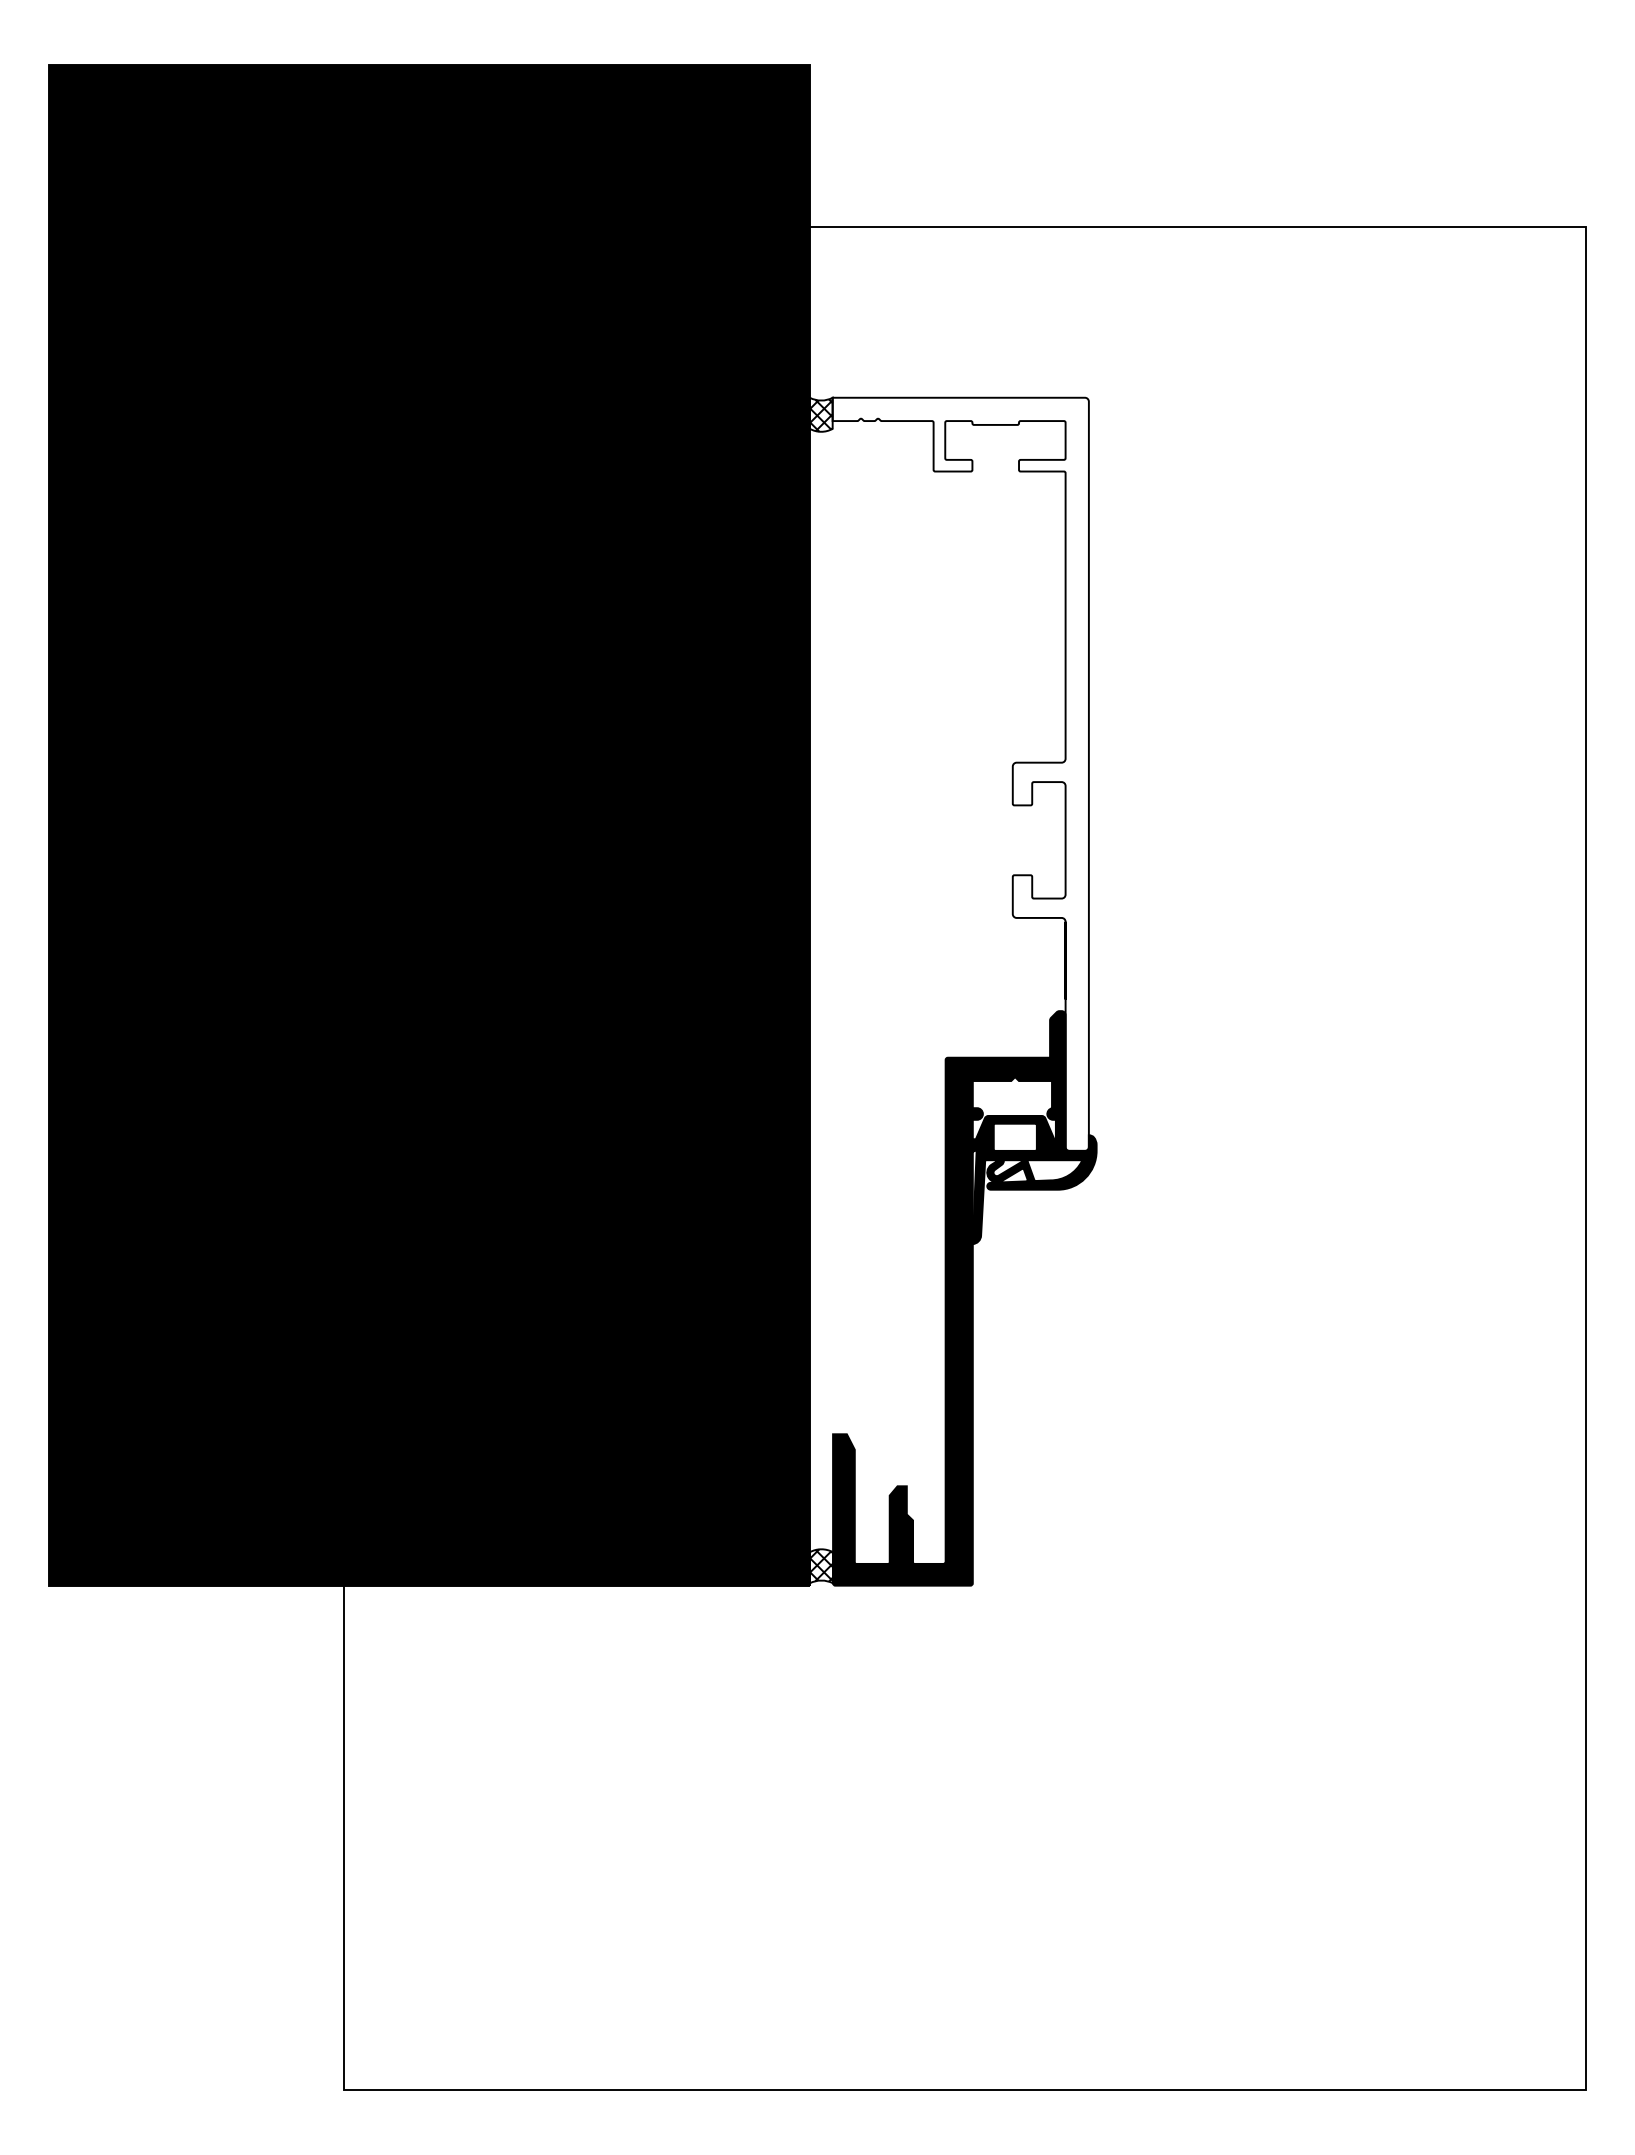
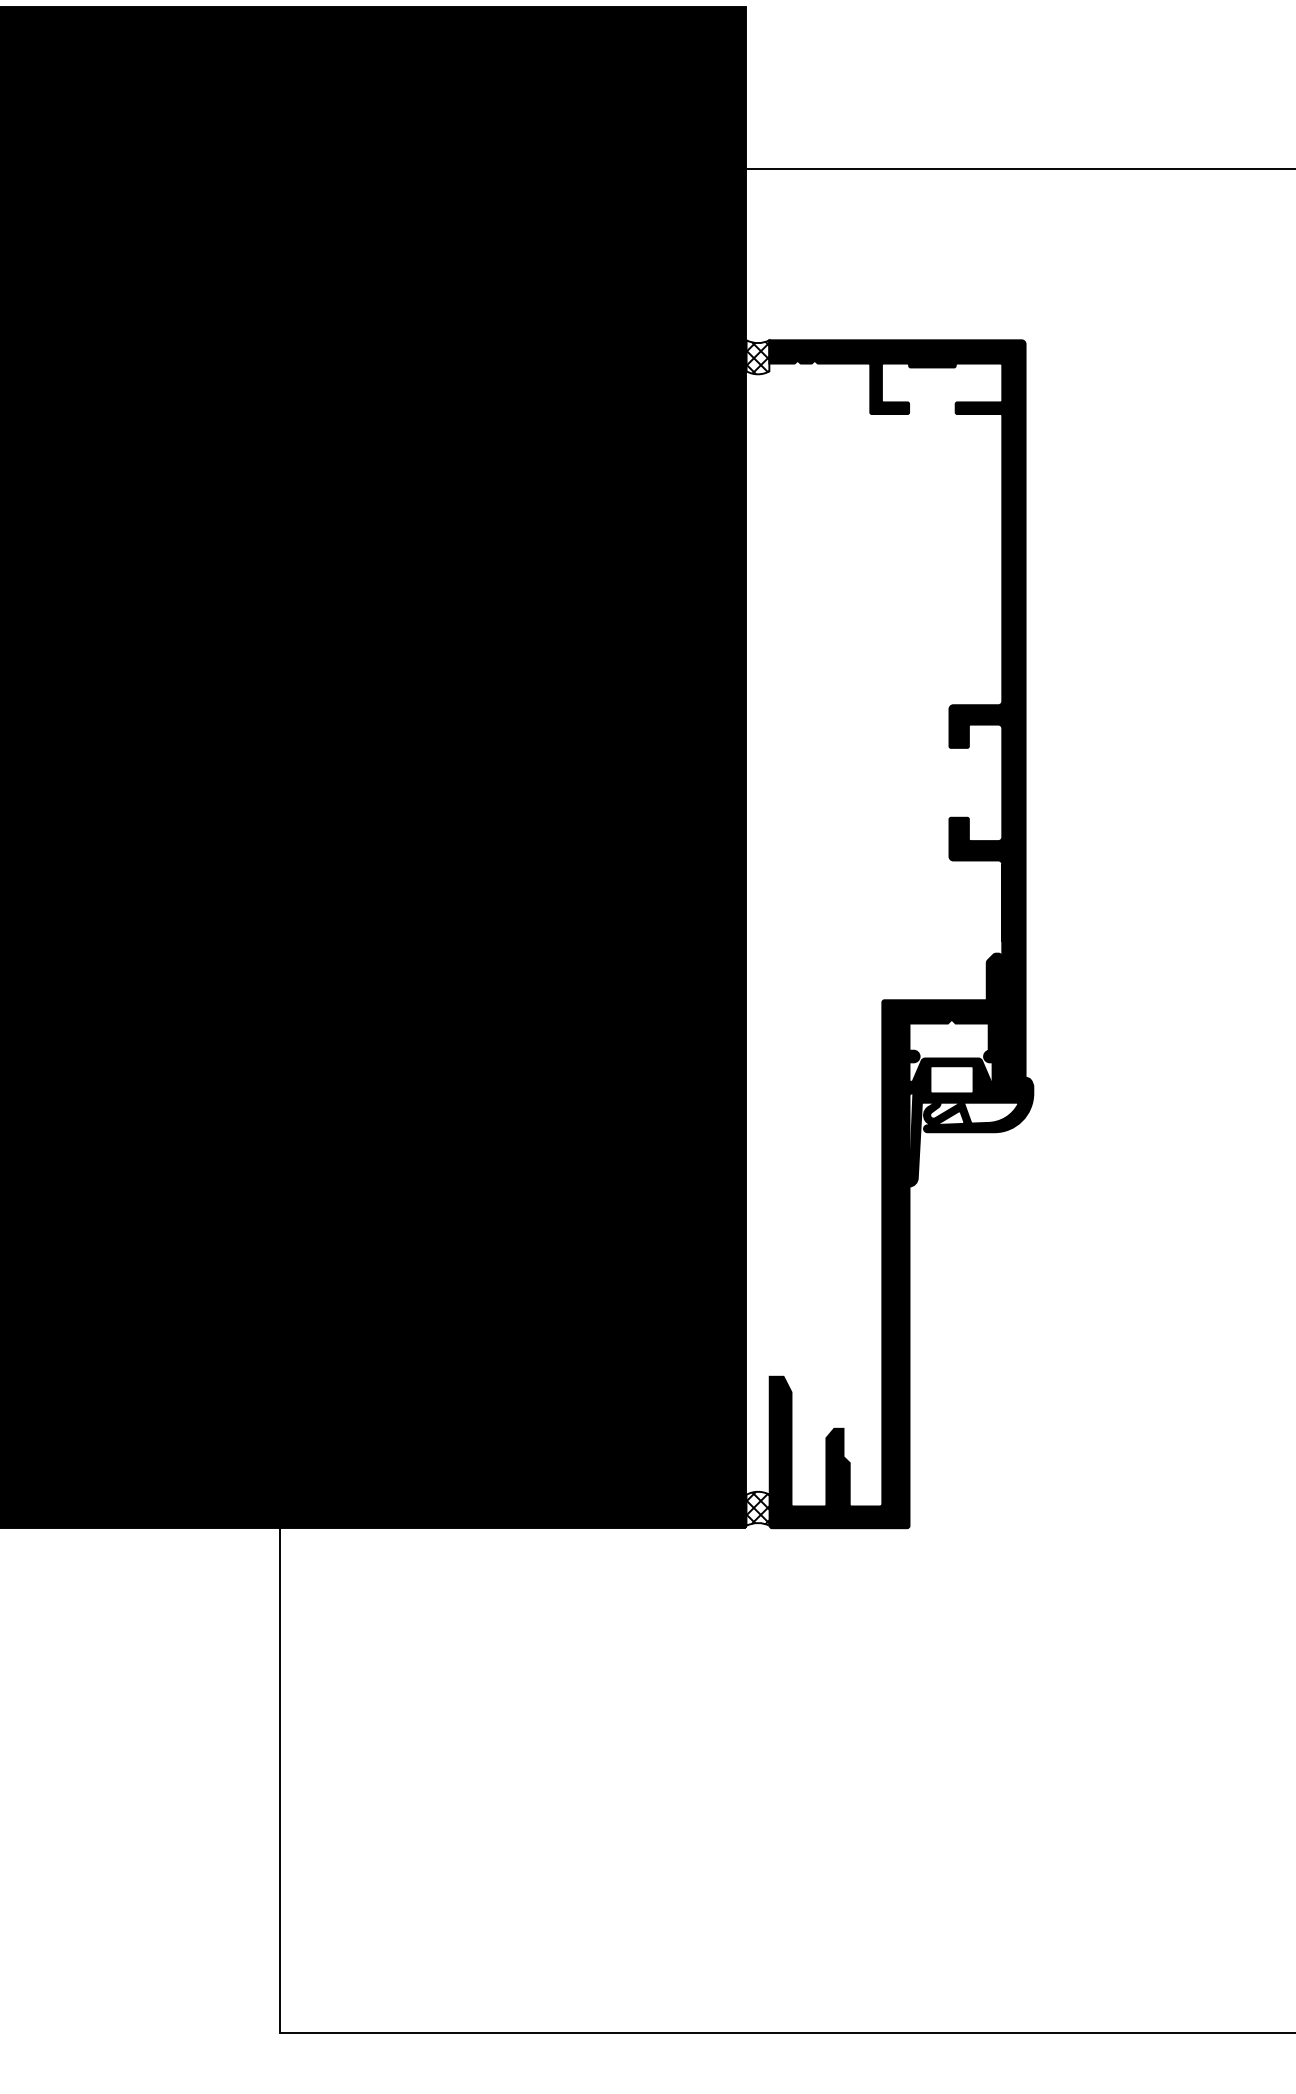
fill: (960, 773) -> (897, 716), added

